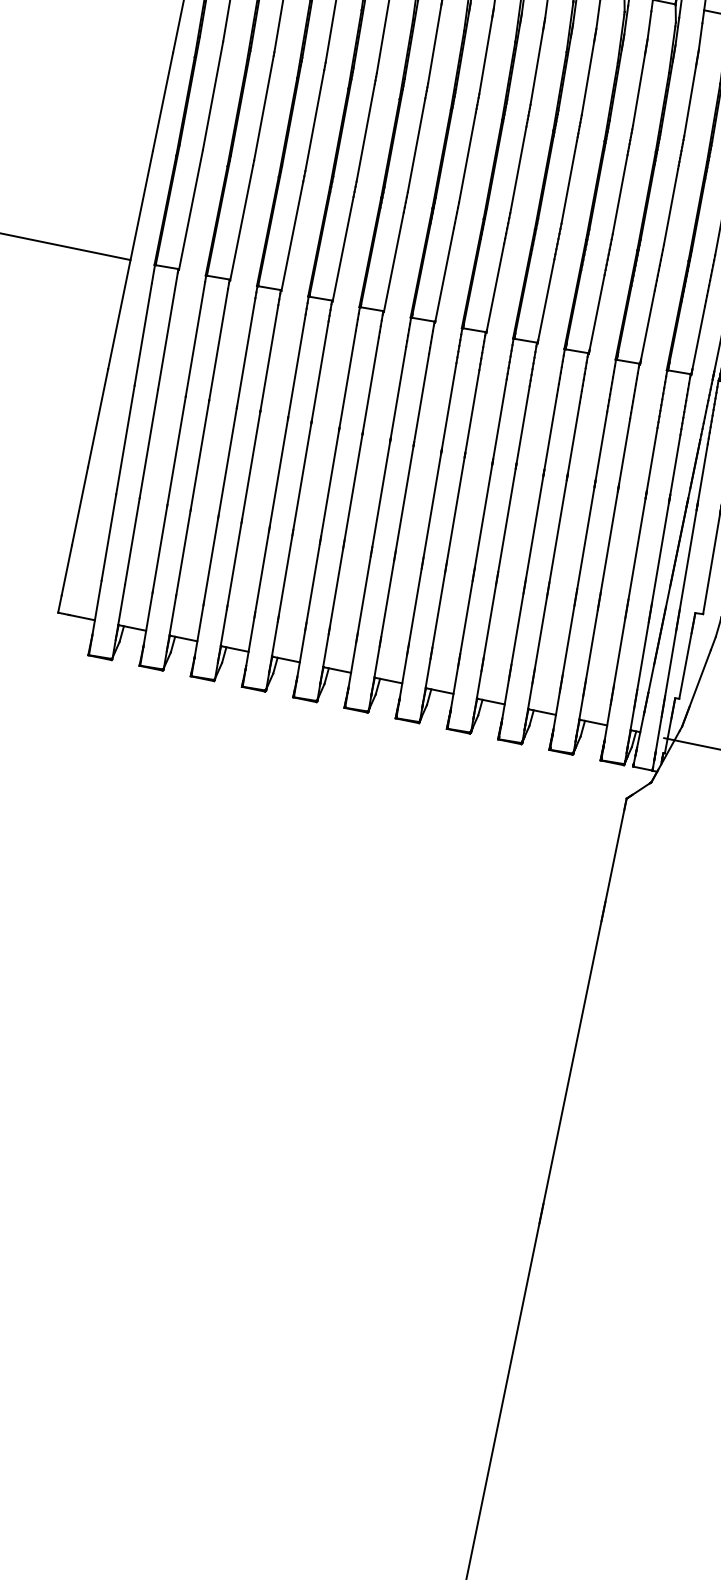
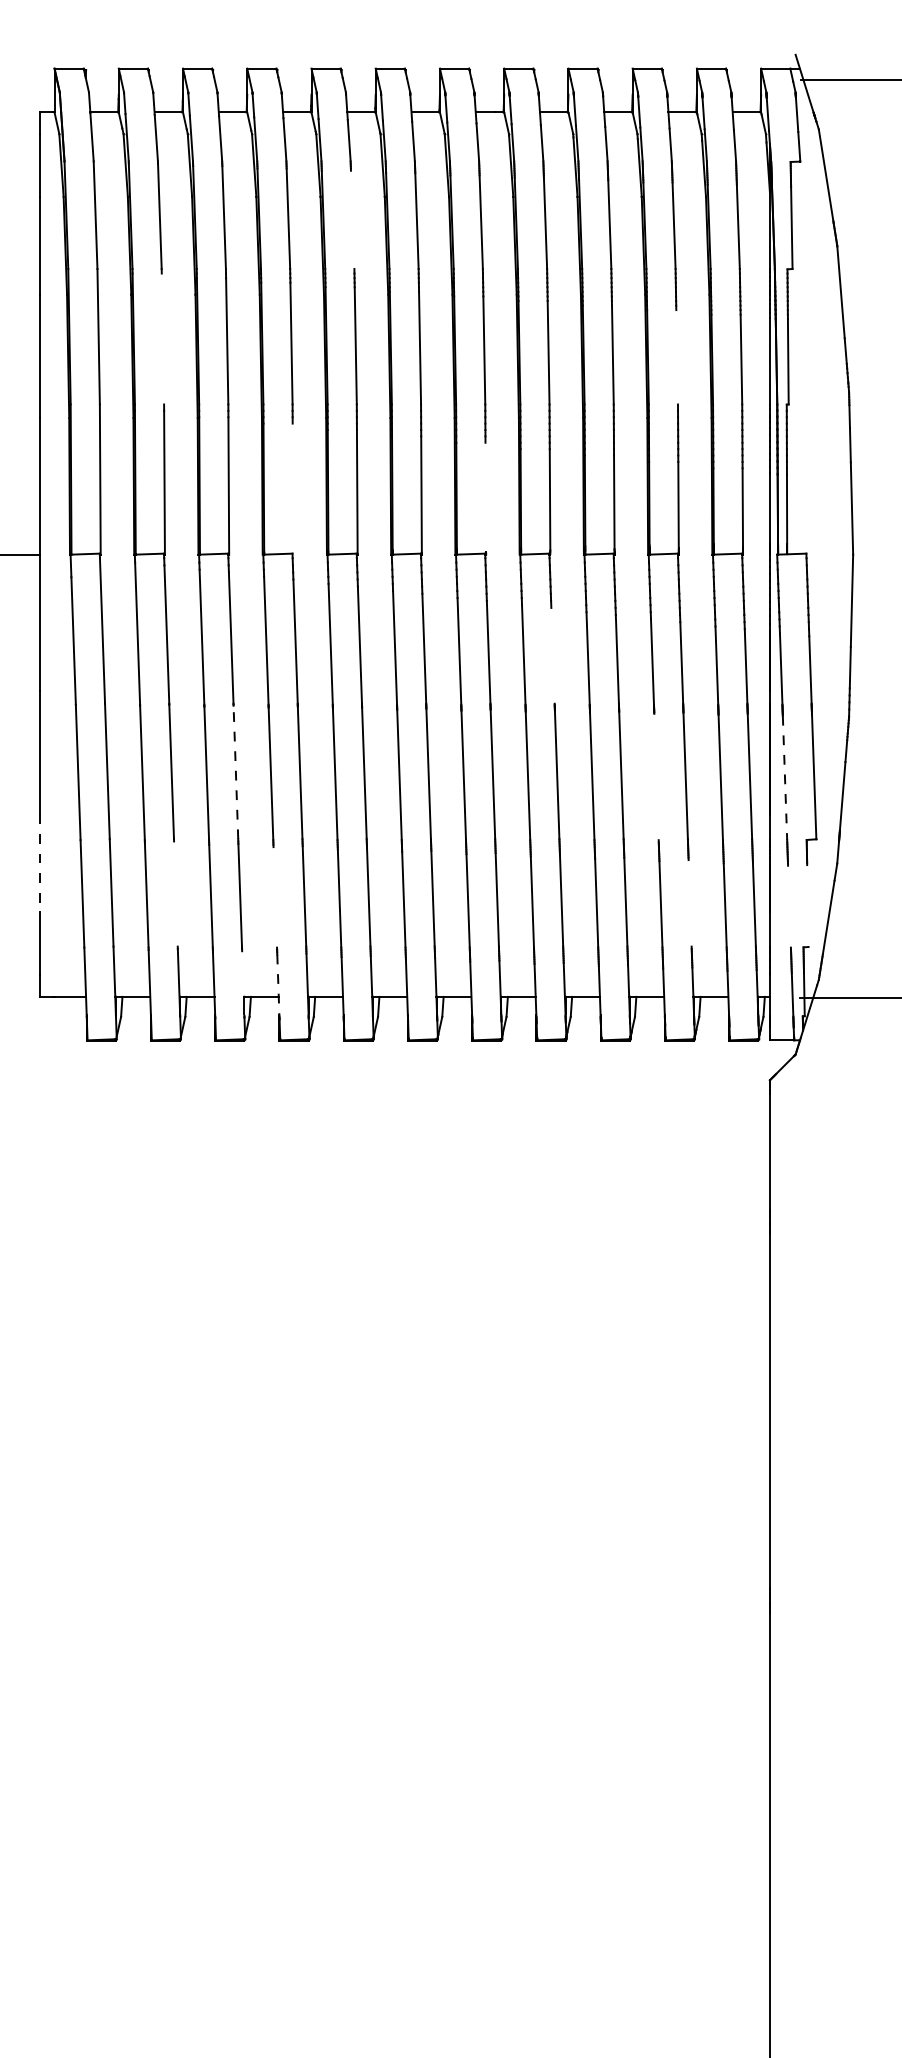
line: (434, 43) -> (352, 219), removed
line: (263, 107) -> (162, 338), removed
line: (670, 207) -> (676, 357), removed
line: (342, 248) -> (292, 488), removed
line: (495, 286) -> (485, 496), removed
line: (522, 424) -> (552, 655), removed
line: (250, 465) -> (235, 772), solid -> dashed
line: (79, 506) -> (39, 863), solid -> dashed
line: (585, 537) -> (656, 776), removed
line: (183, 552) -> (175, 893), removed
line: (688, 560) -> (785, 778), solid -> dashed
line: (262, 572) -> (275, 897), removed
line: (222, 635) -> (243, 983), removed
line: (250, 643) -> (278, 986), solid -> dashed
line: (591, 644) -> (689, 903), removed
line: (670, 663) -> (789, 906), removed
line: (685, 666) -> (807, 906), removed

